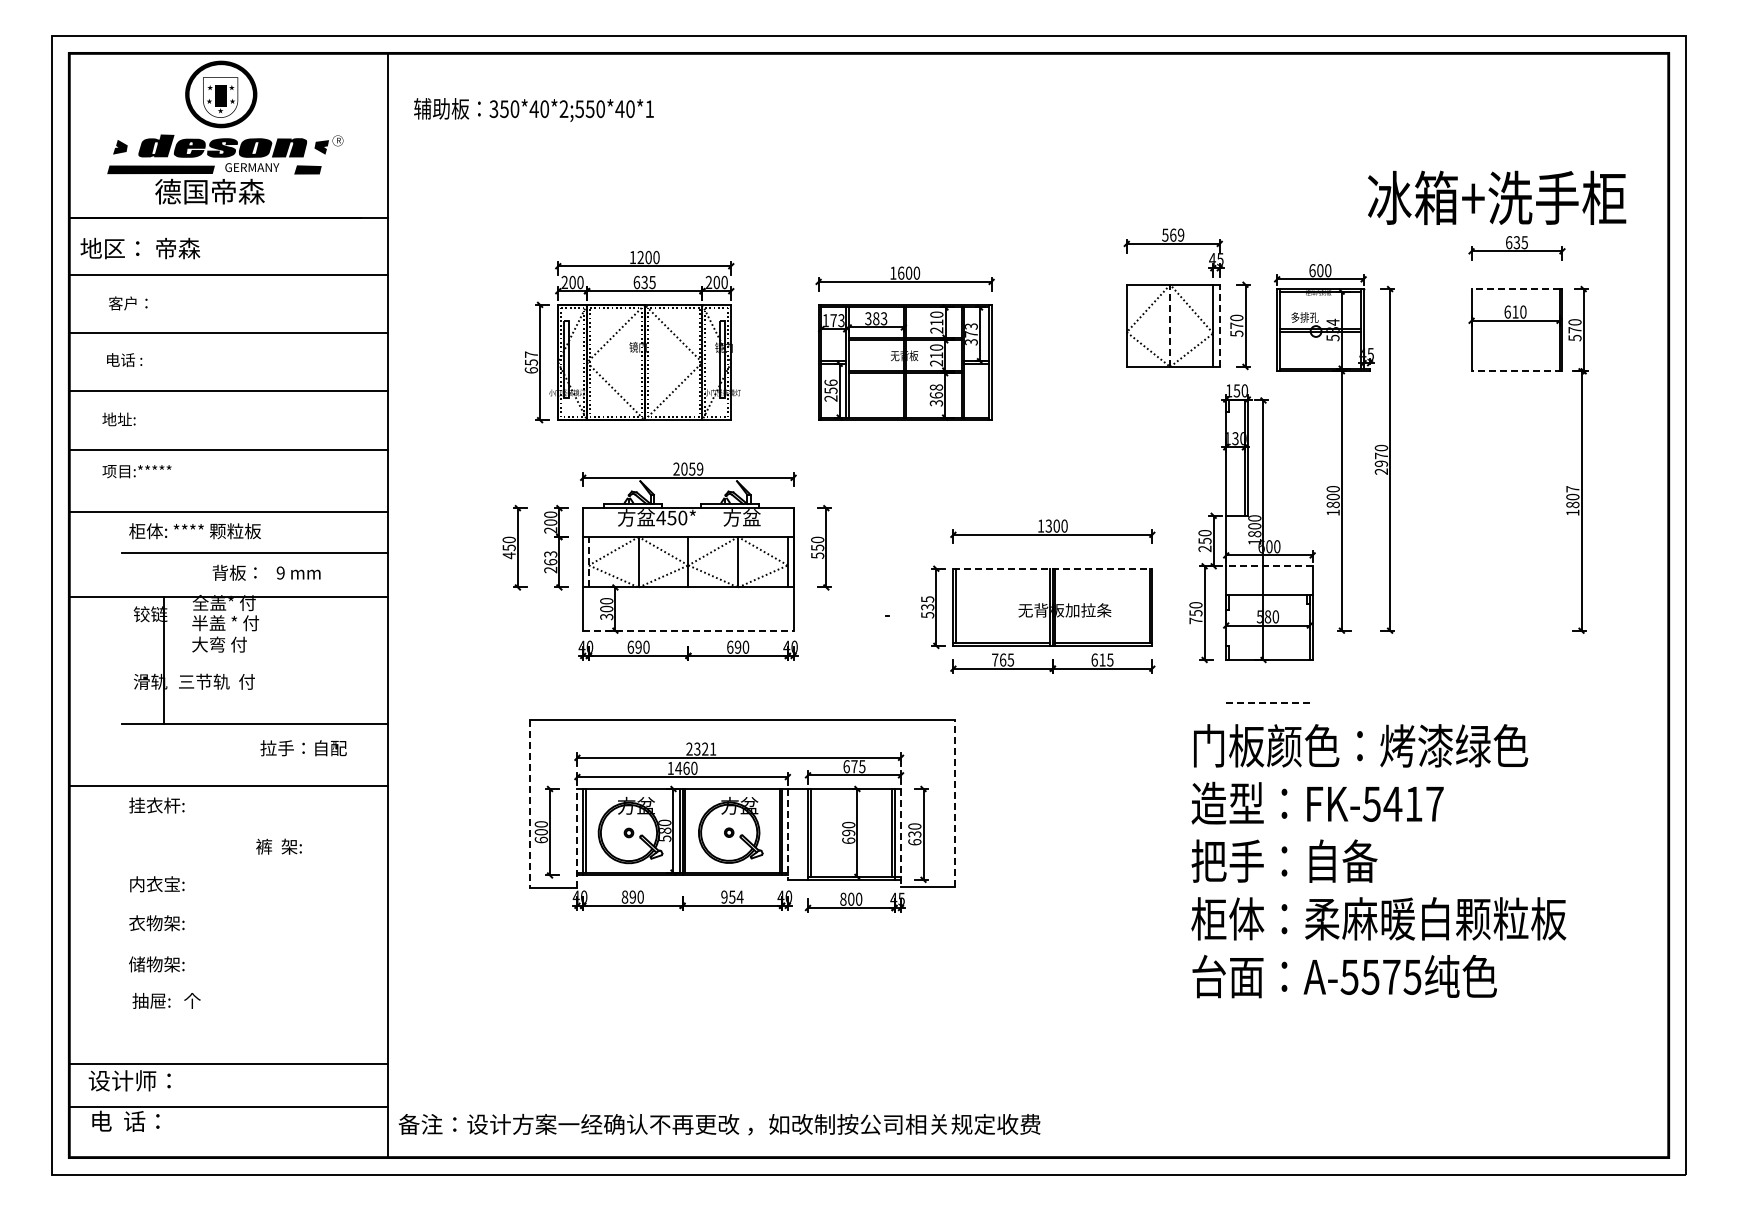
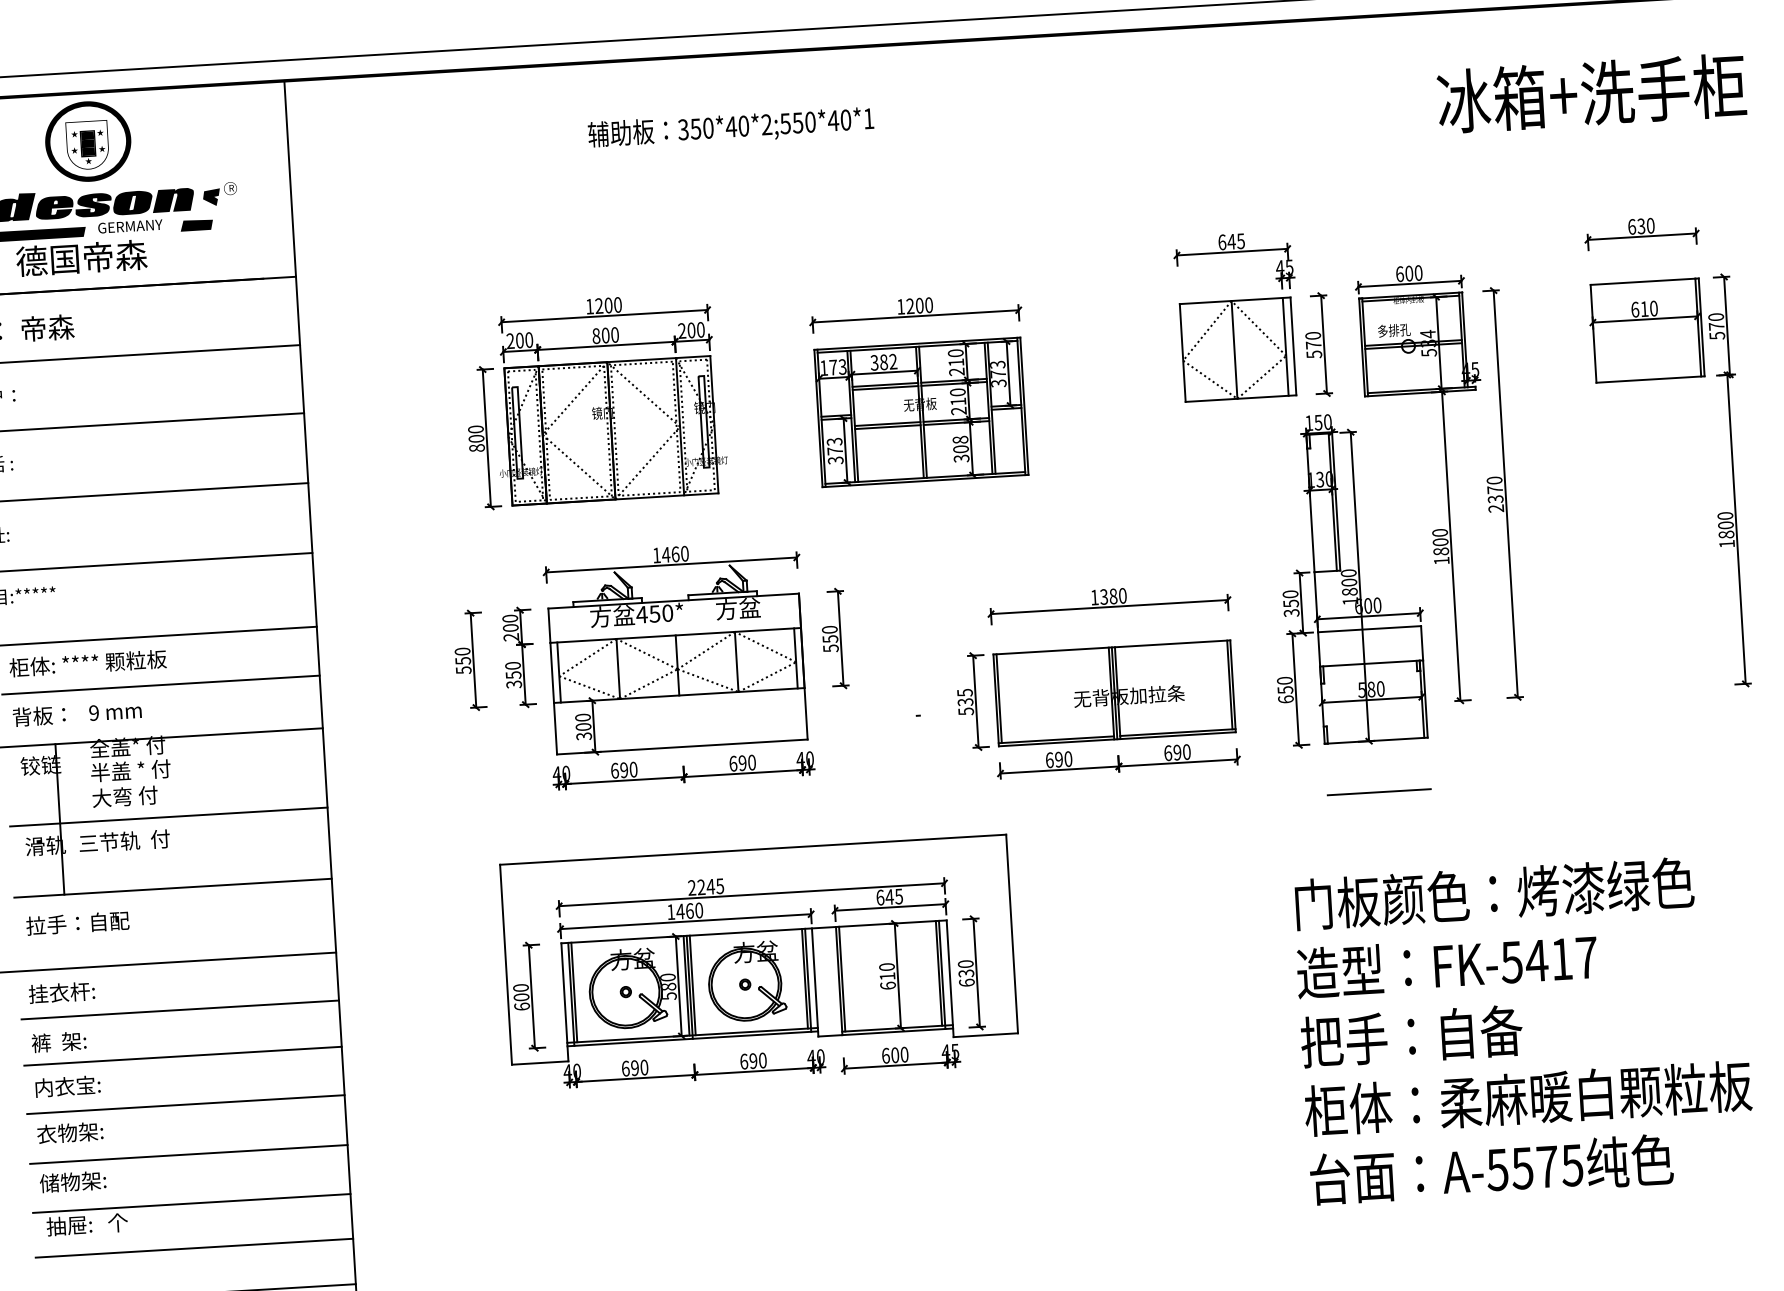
text: (533, 109) -> (730, 127), moved
text: (1497, 197) -> (1592, 92), moved
text: (1173, 234) -> (1231, 240), 569 -> 645
text: (1524, 242) -> (1650, 225), 635 -> 630
text: (901, 272) -> (910, 305), 1600 -> 1200
text: (644, 282) -> (605, 335), 635 -> 800
line: (1515, 289) -> (1642, 282), dashed -> solid
text: (883, 318) -> (892, 361), 383 -> 382
line: (1170, 325) -> (1234, 349), dashed -> solid
line: (1219, 325) -> (1293, 346), dashed -> solid
text: (531, 362) -> (476, 438), 657 -> 800
line: (1516, 371) -> (1649, 379), dashed -> solid
text: (830, 390) -> (834, 450), 256 -> 373
text: (935, 395) -> (959, 449), 368 -> 308
text: (1381, 463) -> (1495, 498), 2970 -> 2370
text: (688, 468) -> (671, 553), 2059 -> 1460
text: (1572, 489) -> (1724, 516), 1807 -> 1800
text: (1056, 526) -> (1113, 596), 1300 -> 1380
text: (1205, 548) -> (1292, 612), 250 -> 350
text: (508, 555) -> (462, 670), 450 -> 550
line: (588, 561) -> (558, 671), dashed -> solid
text: (550, 562) -> (513, 675), 263 -> 350
line: (1268, 566) -> (1368, 629), dashed -> solid
line: (1053, 568) -> (1112, 647), dashed -> solid
text: (266, 572) -> (77, 713), moved
text: (1195, 620) -> (1285, 698), 750 -> 650
line: (688, 630) -> (682, 746), dashed -> solid
text: (1003, 659) -> (1059, 758), 765 -> 690
text: (1106, 659) -> (1182, 751), 615 -> 690
line: (254, 663) -> (168, 816), added
line: (1269, 703) -> (1379, 792), dashed -> solid
text: (303, 748) -> (77, 923), moved
text: (705, 748) -> (711, 886), 2321 -> 2245
text: (854, 766) -> (889, 896), 675 -> 645
line: (955, 803) -> (1012, 933), dashed -> solid
line: (530, 804) -> (506, 965), dashed -> solid
line: (254, 825) -> (179, 1009), added
text: (848, 832) -> (887, 975), 690 -> 610
line: (787, 834) -> (814, 982), dashed -> solid
line: (577, 838) -> (565, 1002), dashed -> solid
line: (901, 838) -> (950, 979), dashed -> solid
text: (278, 846) -> (58, 1041), moved
text: (1378, 861) -> (1523, 1030), moved
line: (254, 864) -> (182, 1056), added
text: (624, 896) -> (625, 1067), 890 -> 690
text: (732, 896) -> (753, 1060), 954 -> 690
text: (843, 898) -> (885, 1054), 800 -> 600
line: (254, 905) -> (185, 1104), added
line: (254, 947) -> (188, 1154), added
line: (254, 988) -> (191, 1203), added
line: (254, 1025) -> (193, 1247), added

